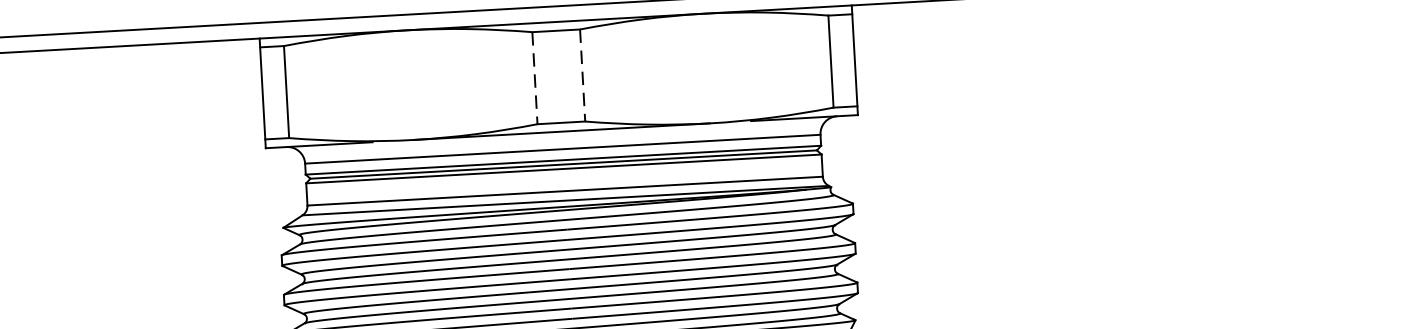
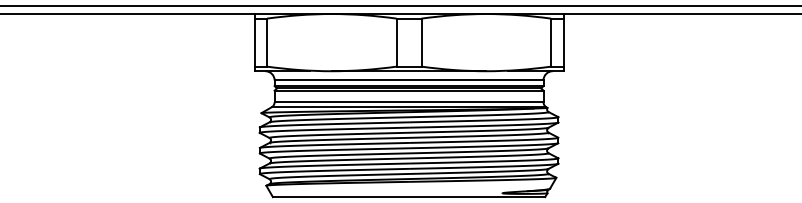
line: (582, 77) -> (421, 43), dashed -> solid
line: (534, 79) -> (396, 43), dashed -> solid

